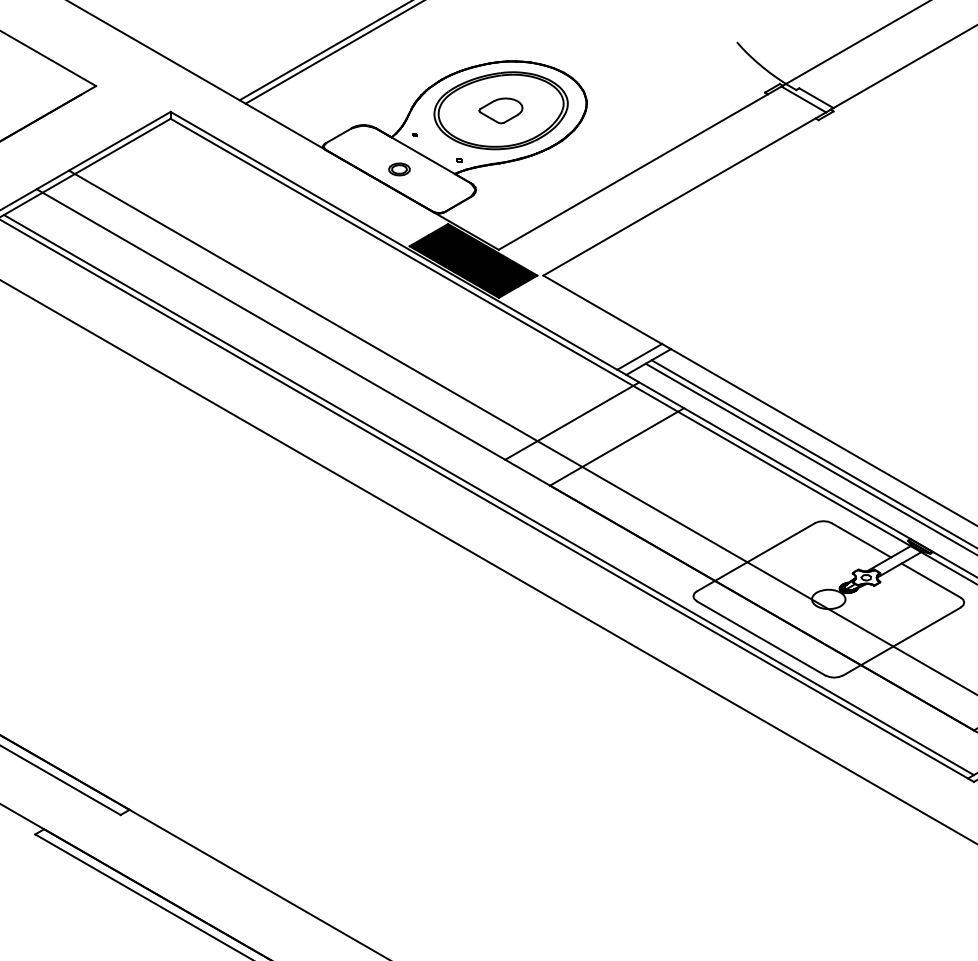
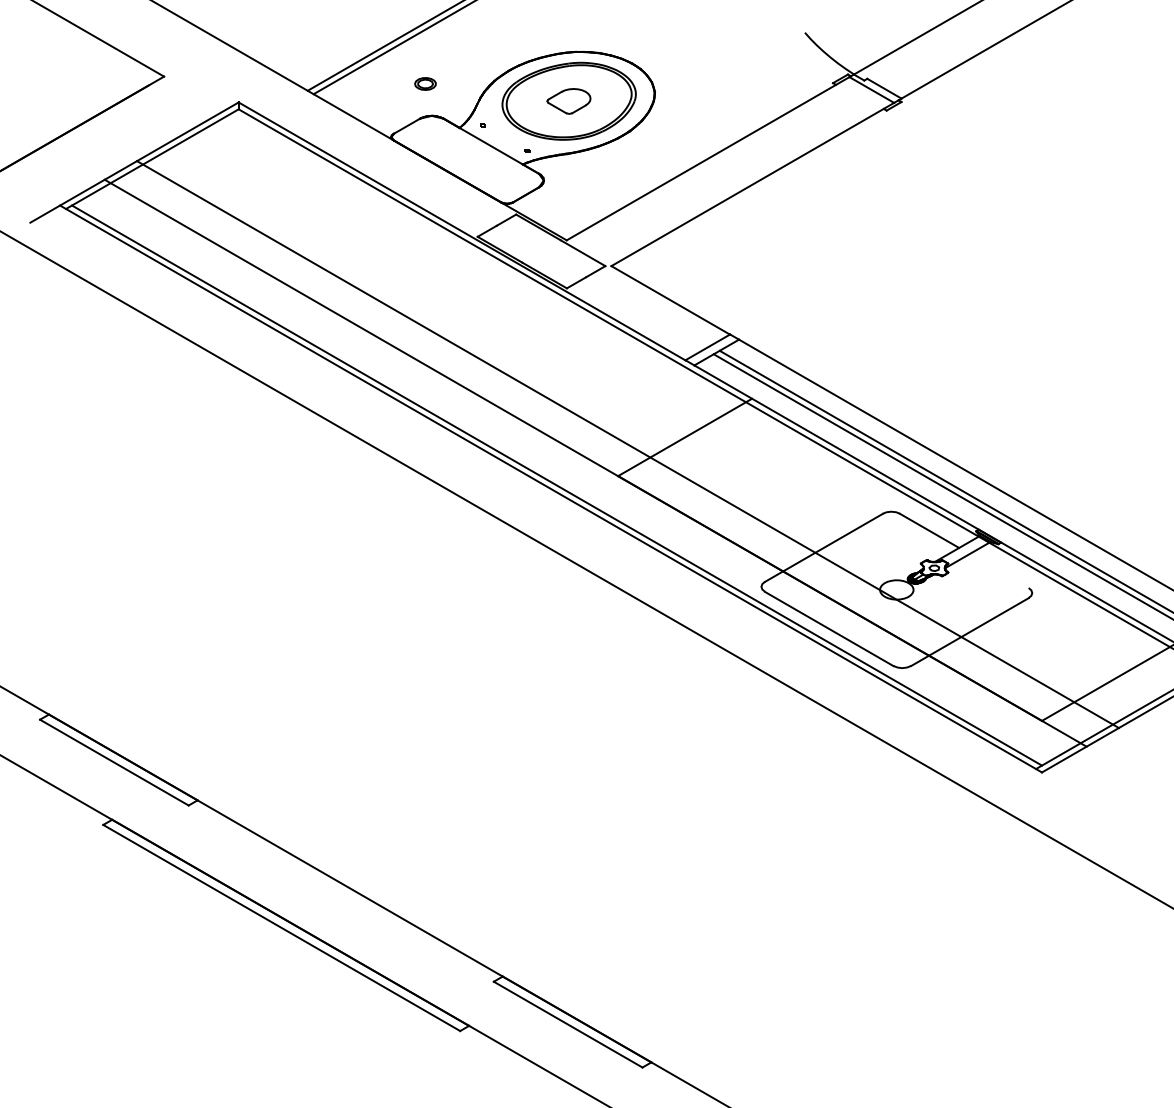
part: (399, 168) -> (425, 83), moved
fill: (473, 260) -> (541, 251), removed
line: (572, 420) -> (640, 411), removed
line: (930, 580) -> (998, 571), removed

